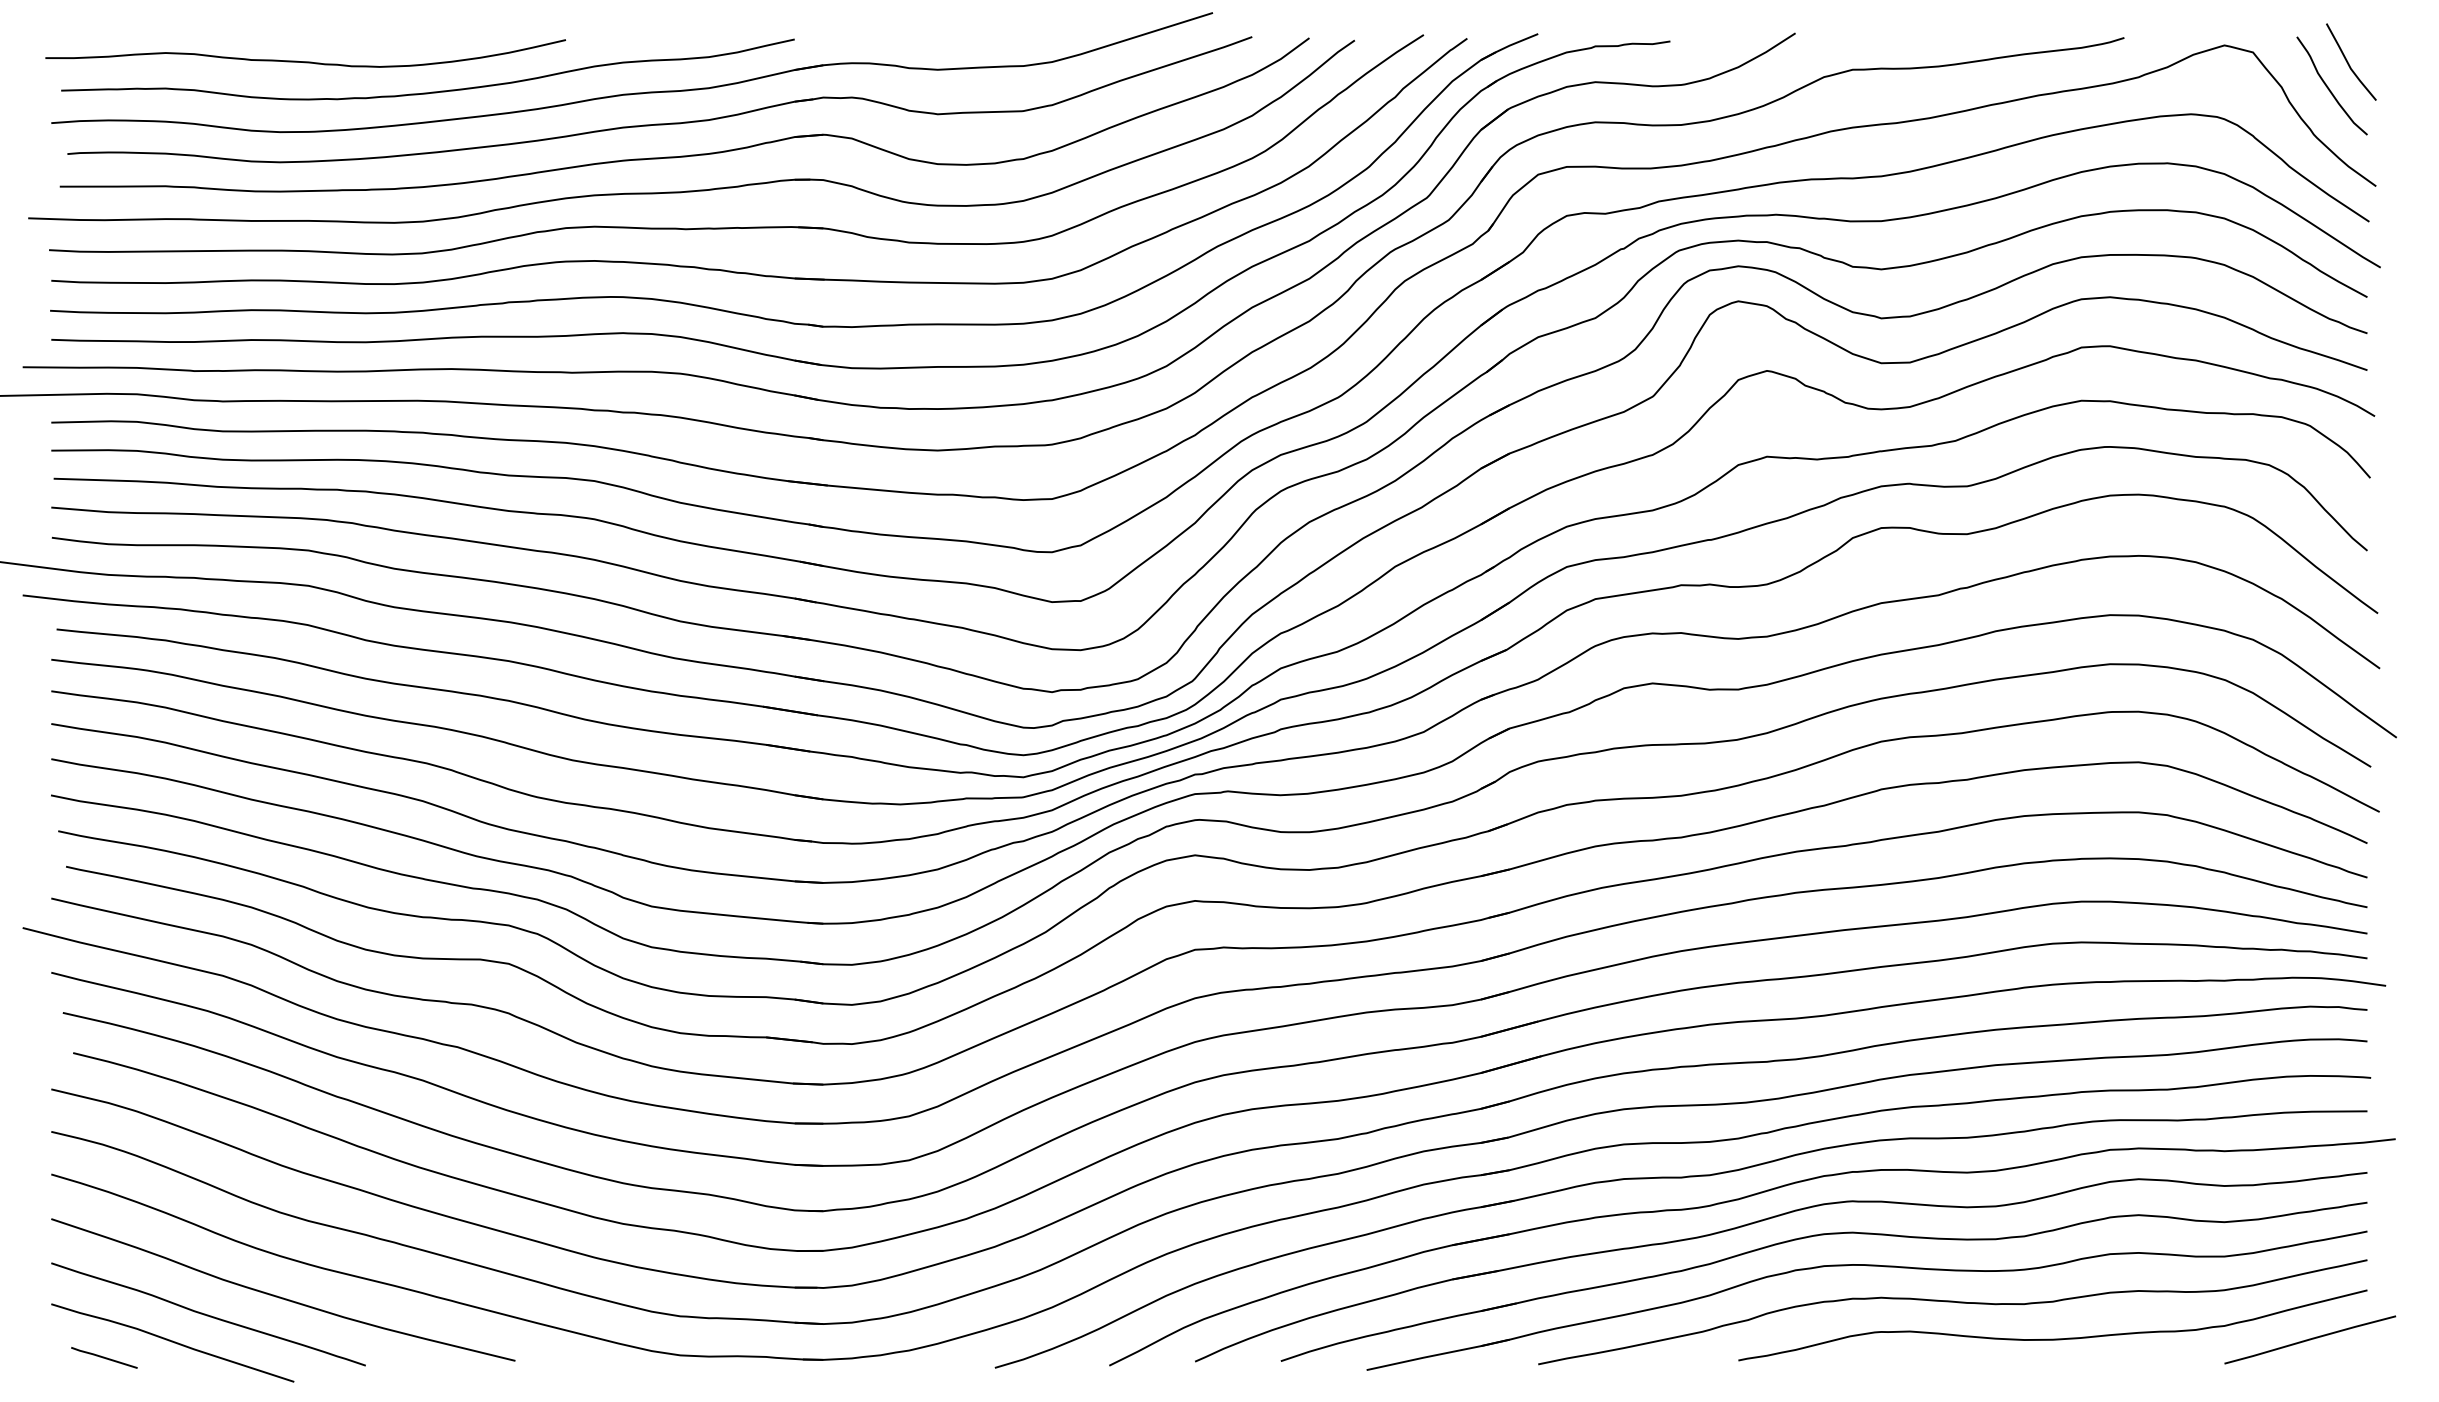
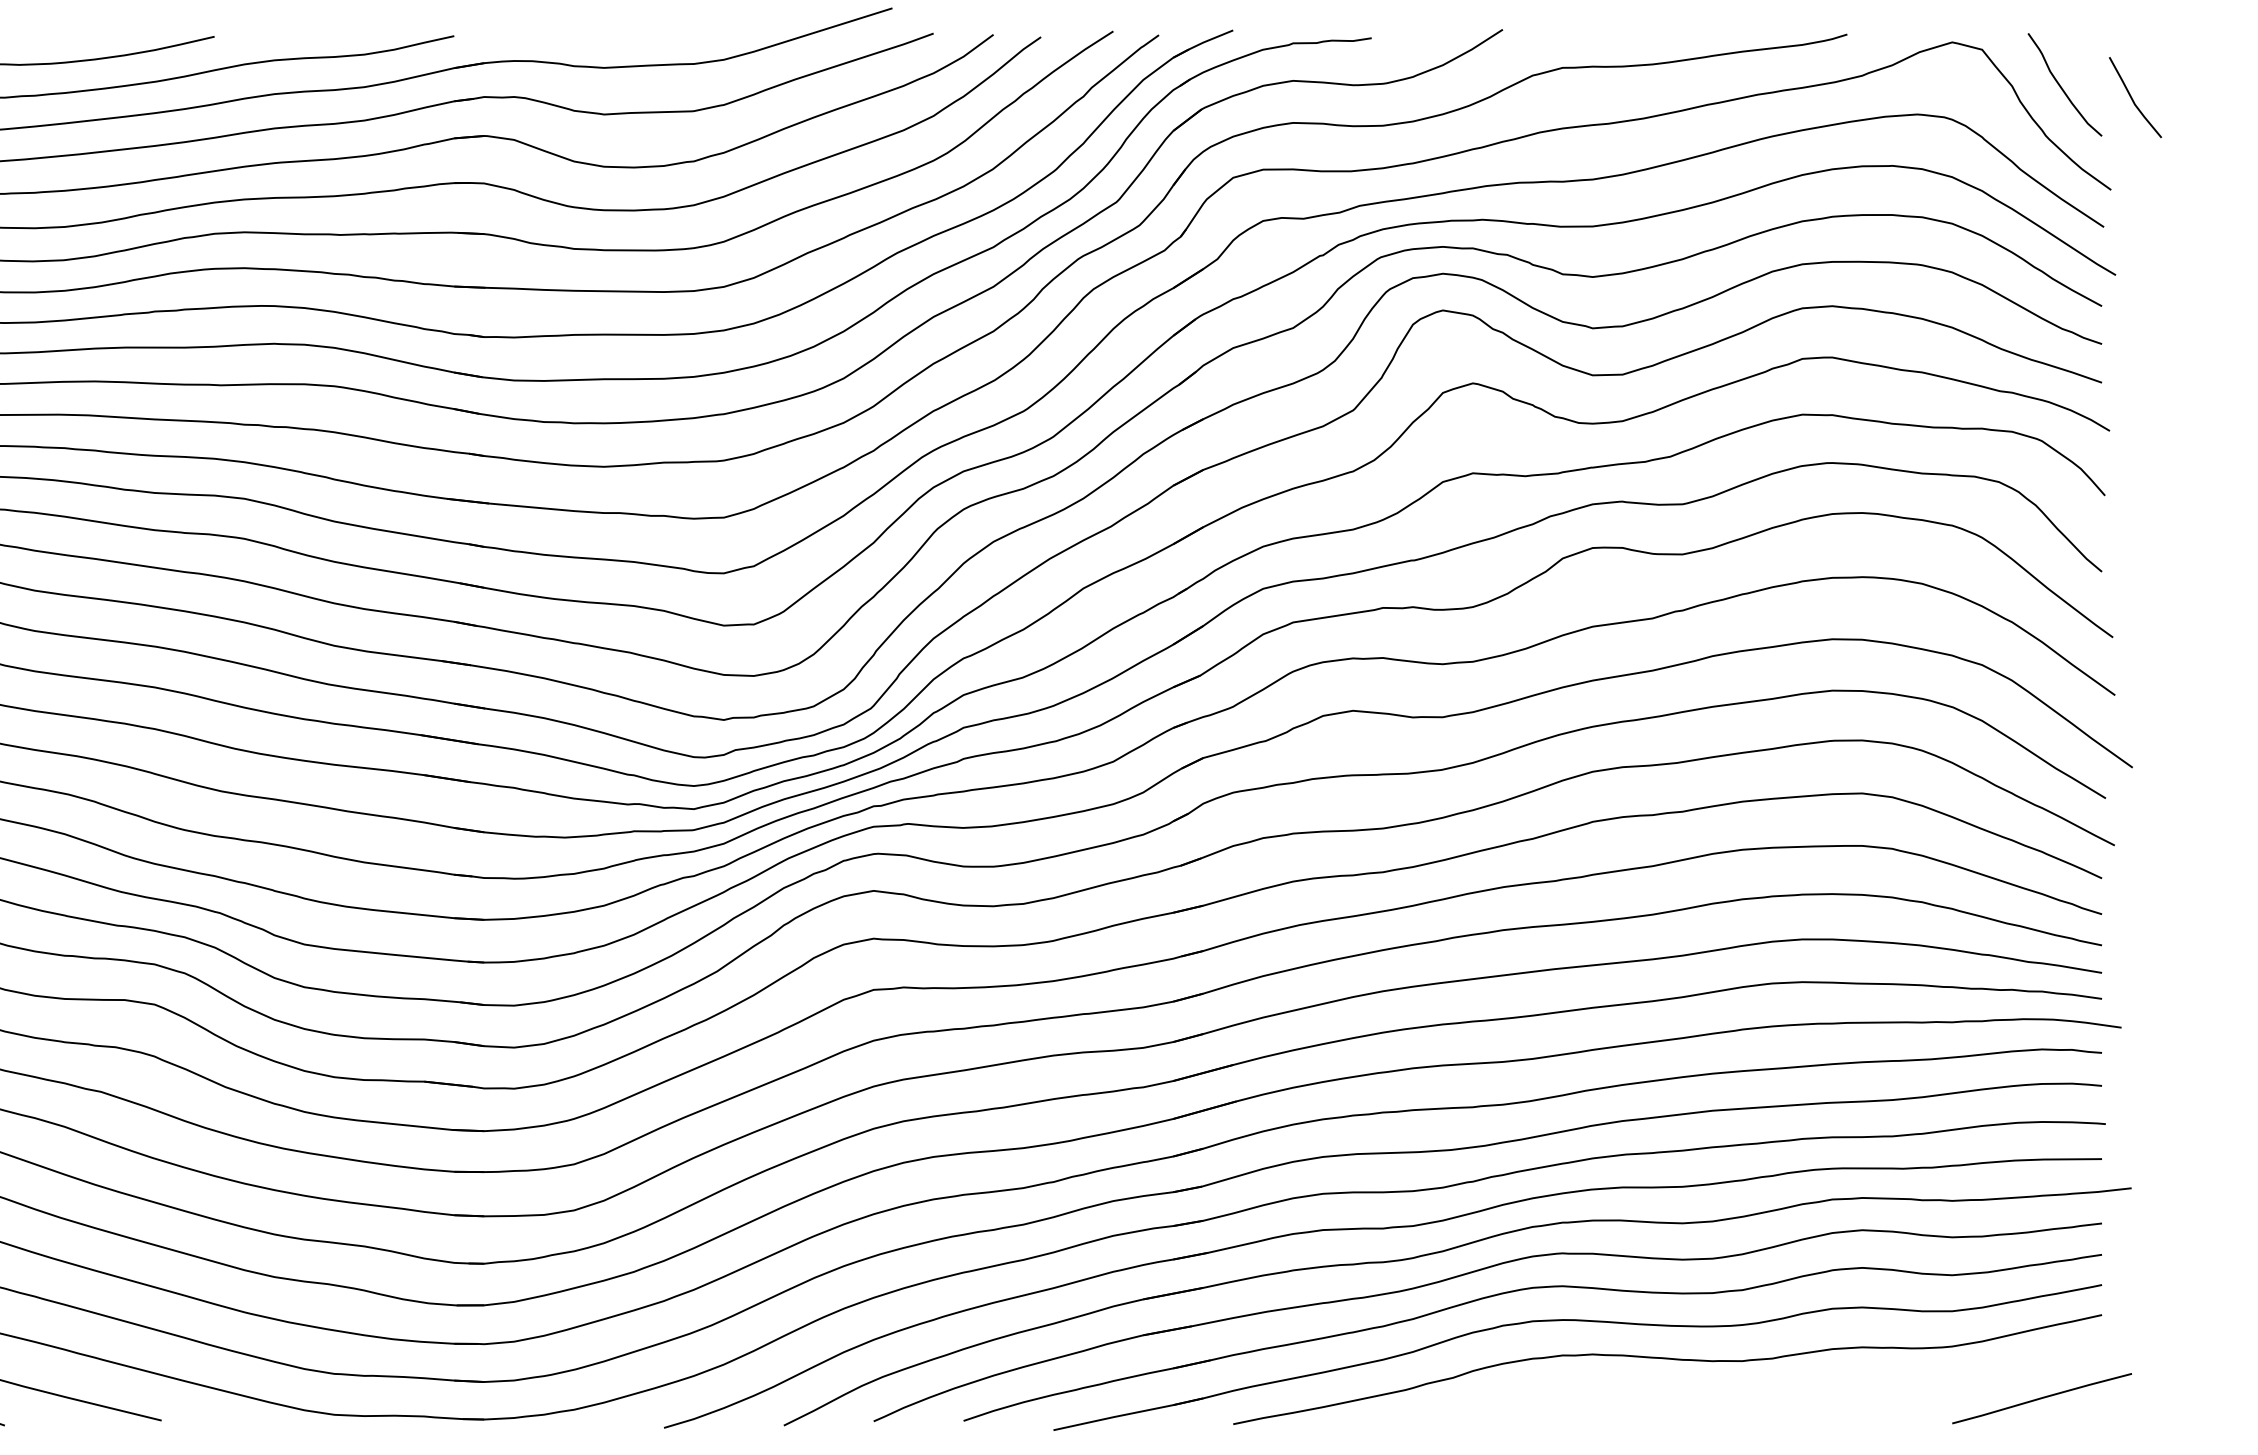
line: (2349, 63) -> (2133, 99), moved
curve: (2052, 1338) -> (1772, 1397), removed

